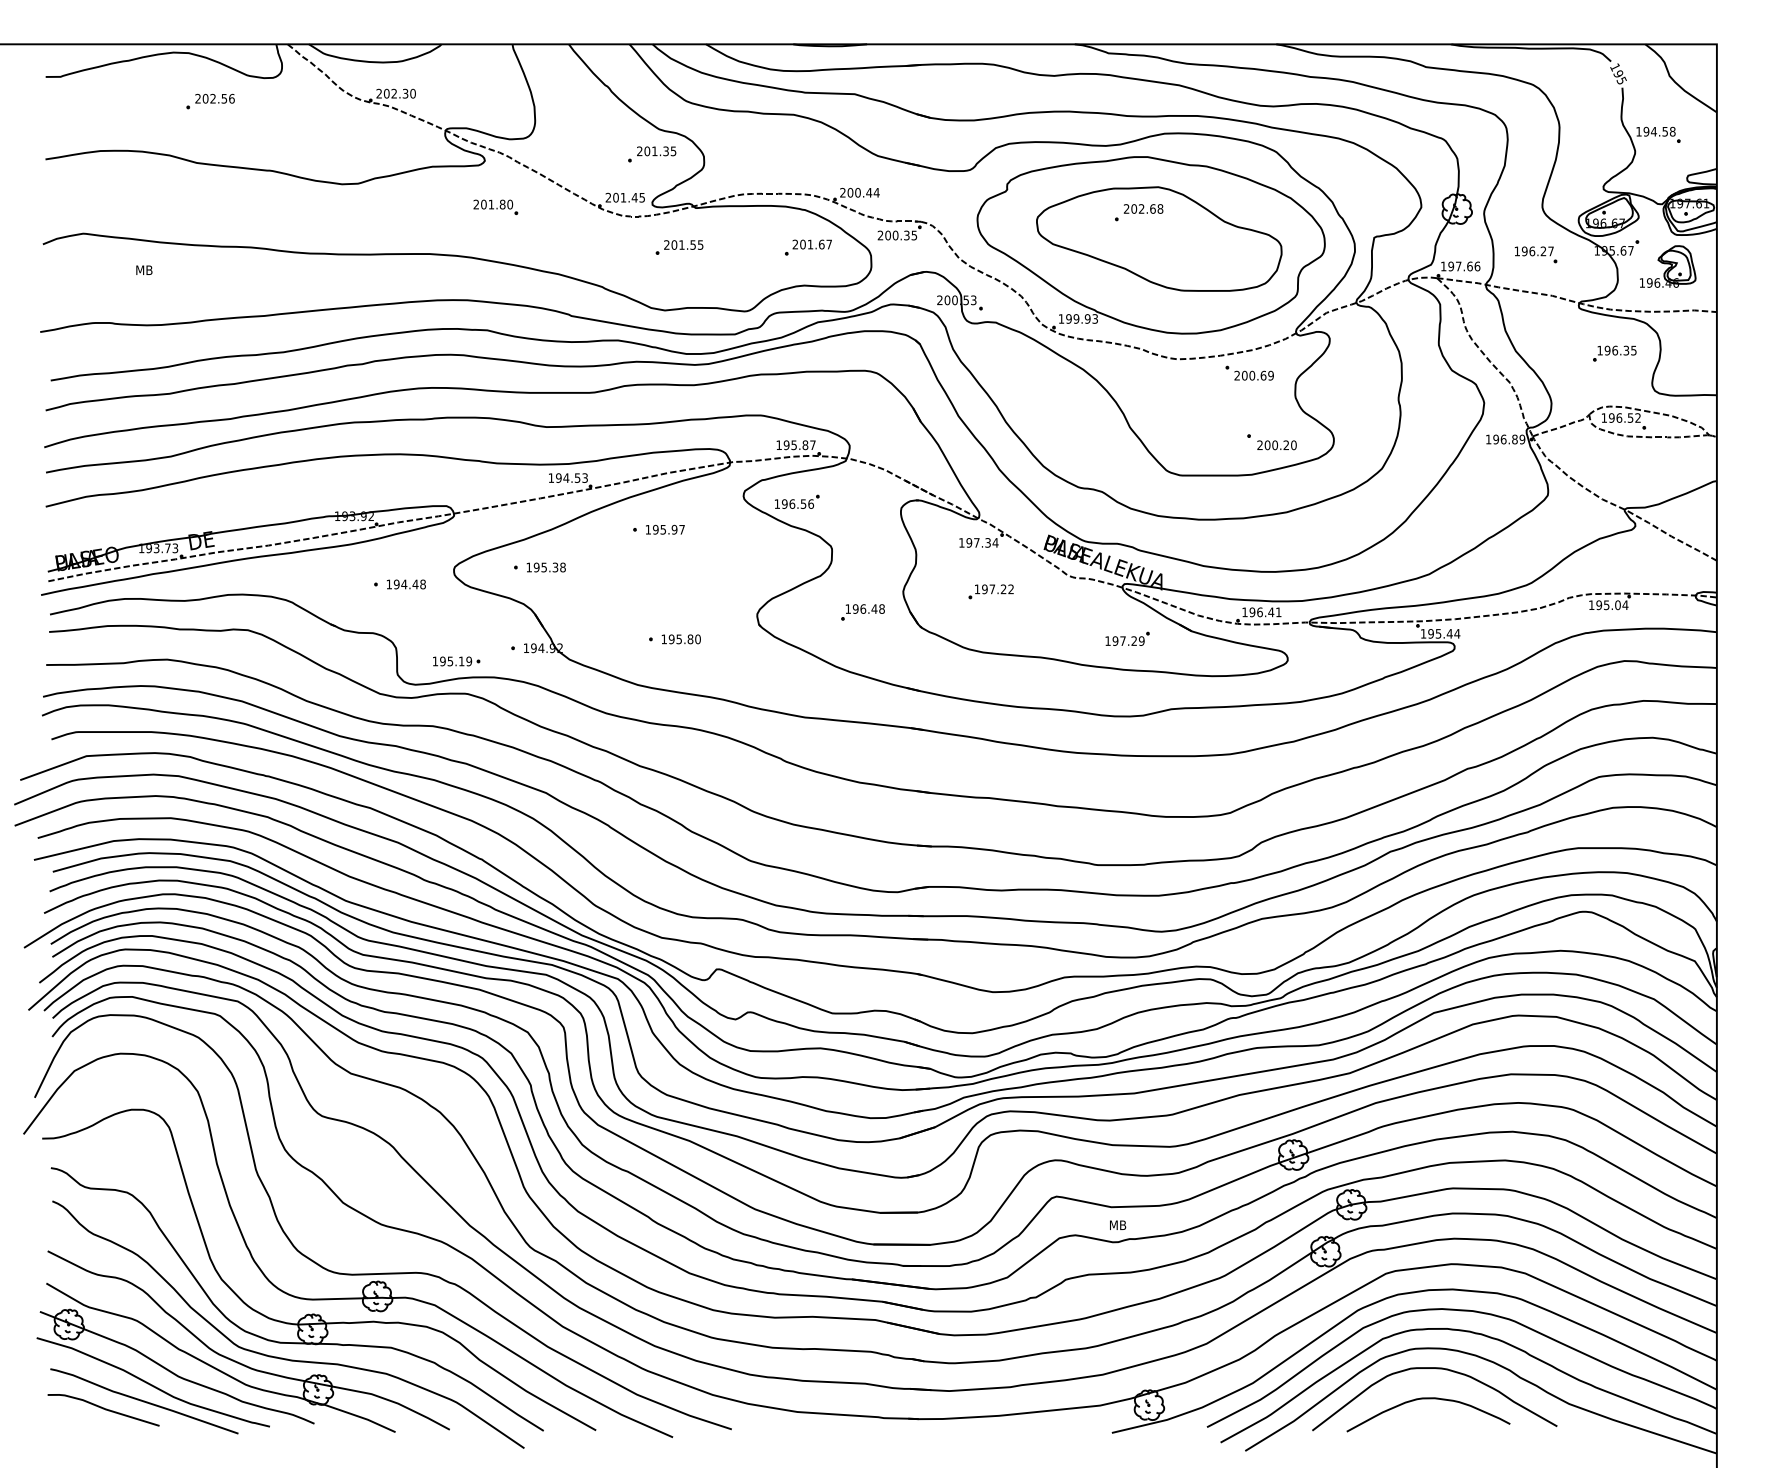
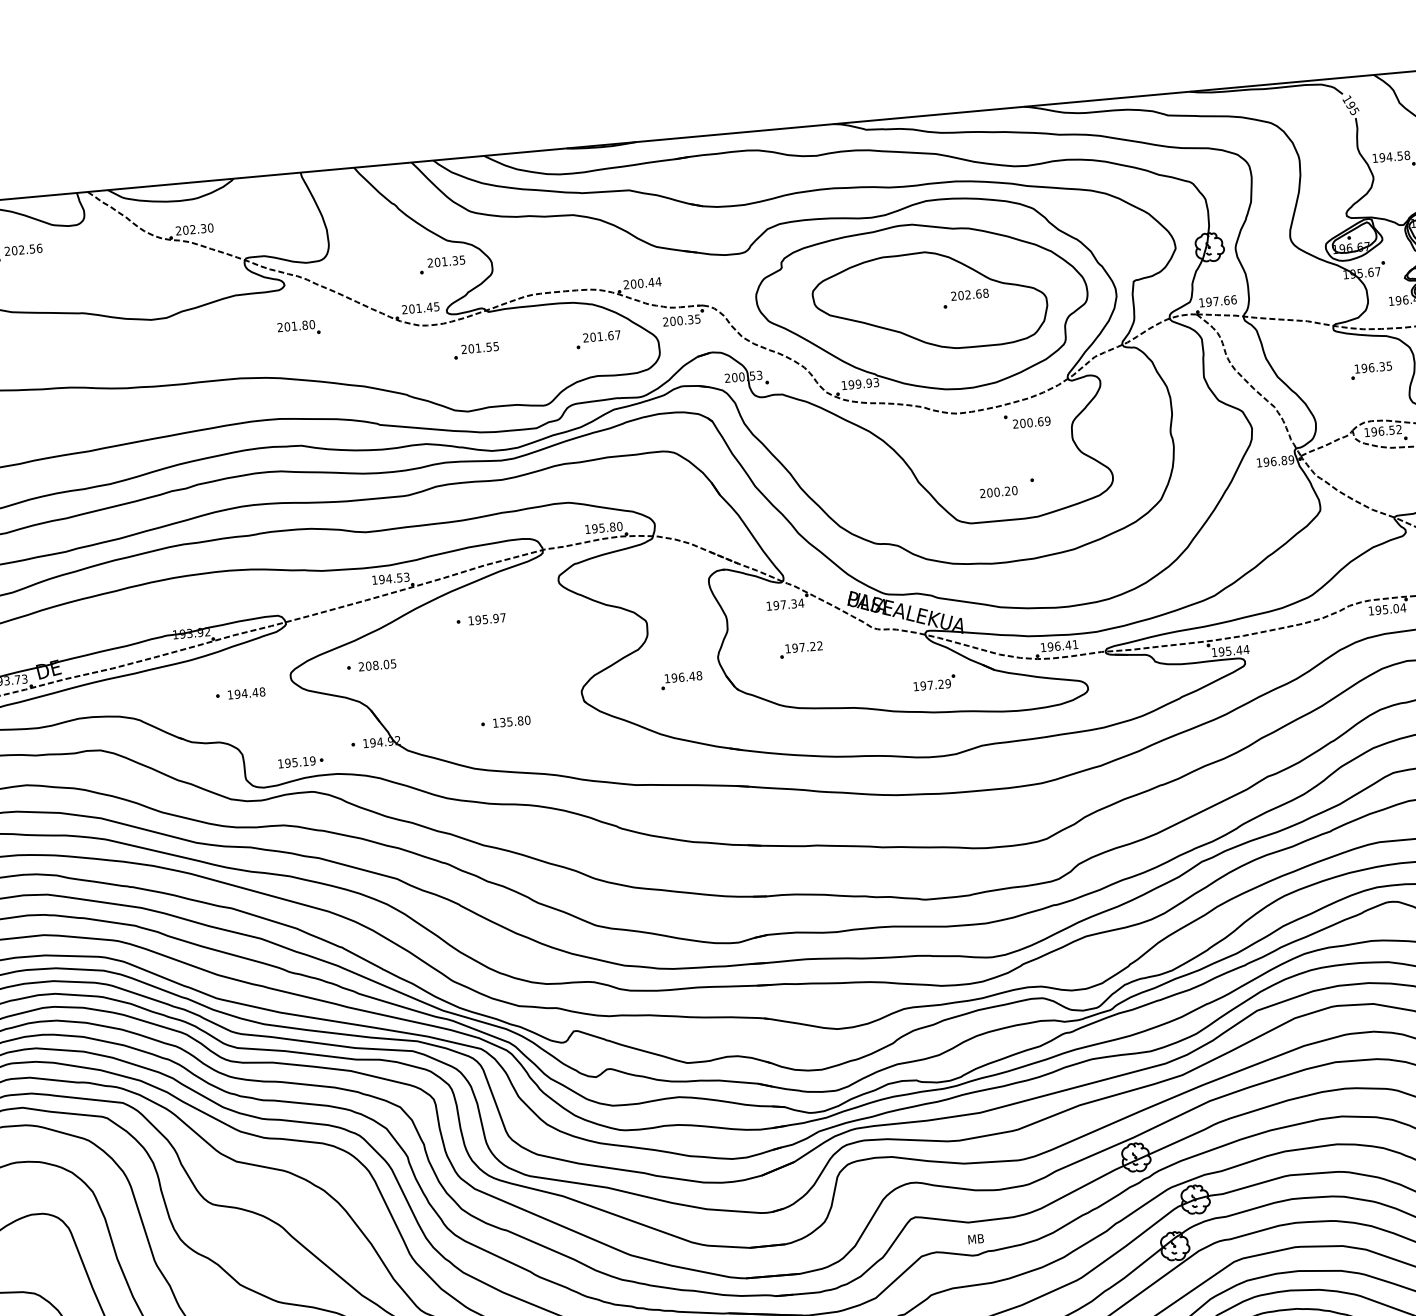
part: (1139, 212) -> (966, 298), moved
part: (1535, 254) -> (1287, 283), removed
text: (812, 445) -> (619, 526), 195.87 -> 195.80
text: (1276, 445) -> (998, 492), moved
part: (797, 501) -> (610, 581), removed
text: (545, 567) -> (377, 665), 195.38 -> 208.05
text: (671, 639) -> (502, 722), 195.80 -> 135.80

